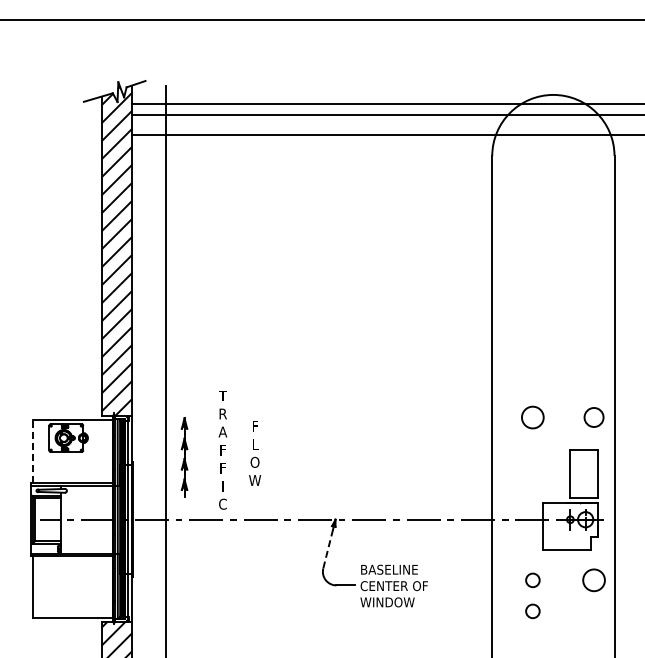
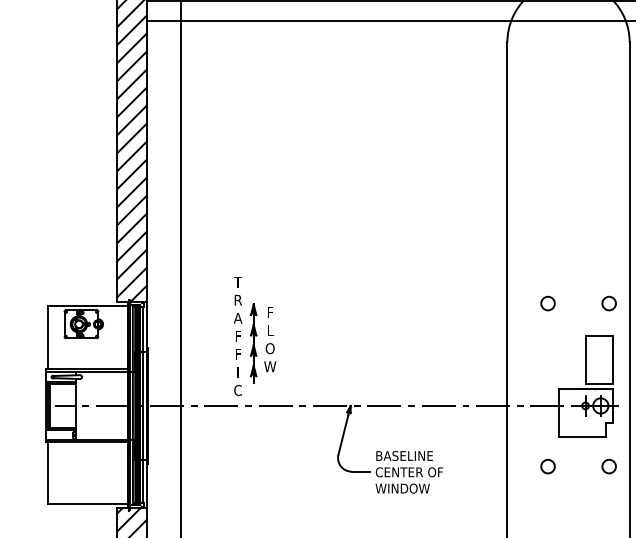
circle: (532, 416) -> (547, 302), size x0.62
circle: (593, 416) -> (608, 302), size x0.71
line: (32, 451) -> (47, 337), dashed -> solid
part: (184, 457) -> (253, 343), moved
line: (328, 549) -> (343, 435), dashed -> solid
circle: (593, 580) -> (608, 466), size x0.62
circle: (532, 611) -> (547, 497), removed

